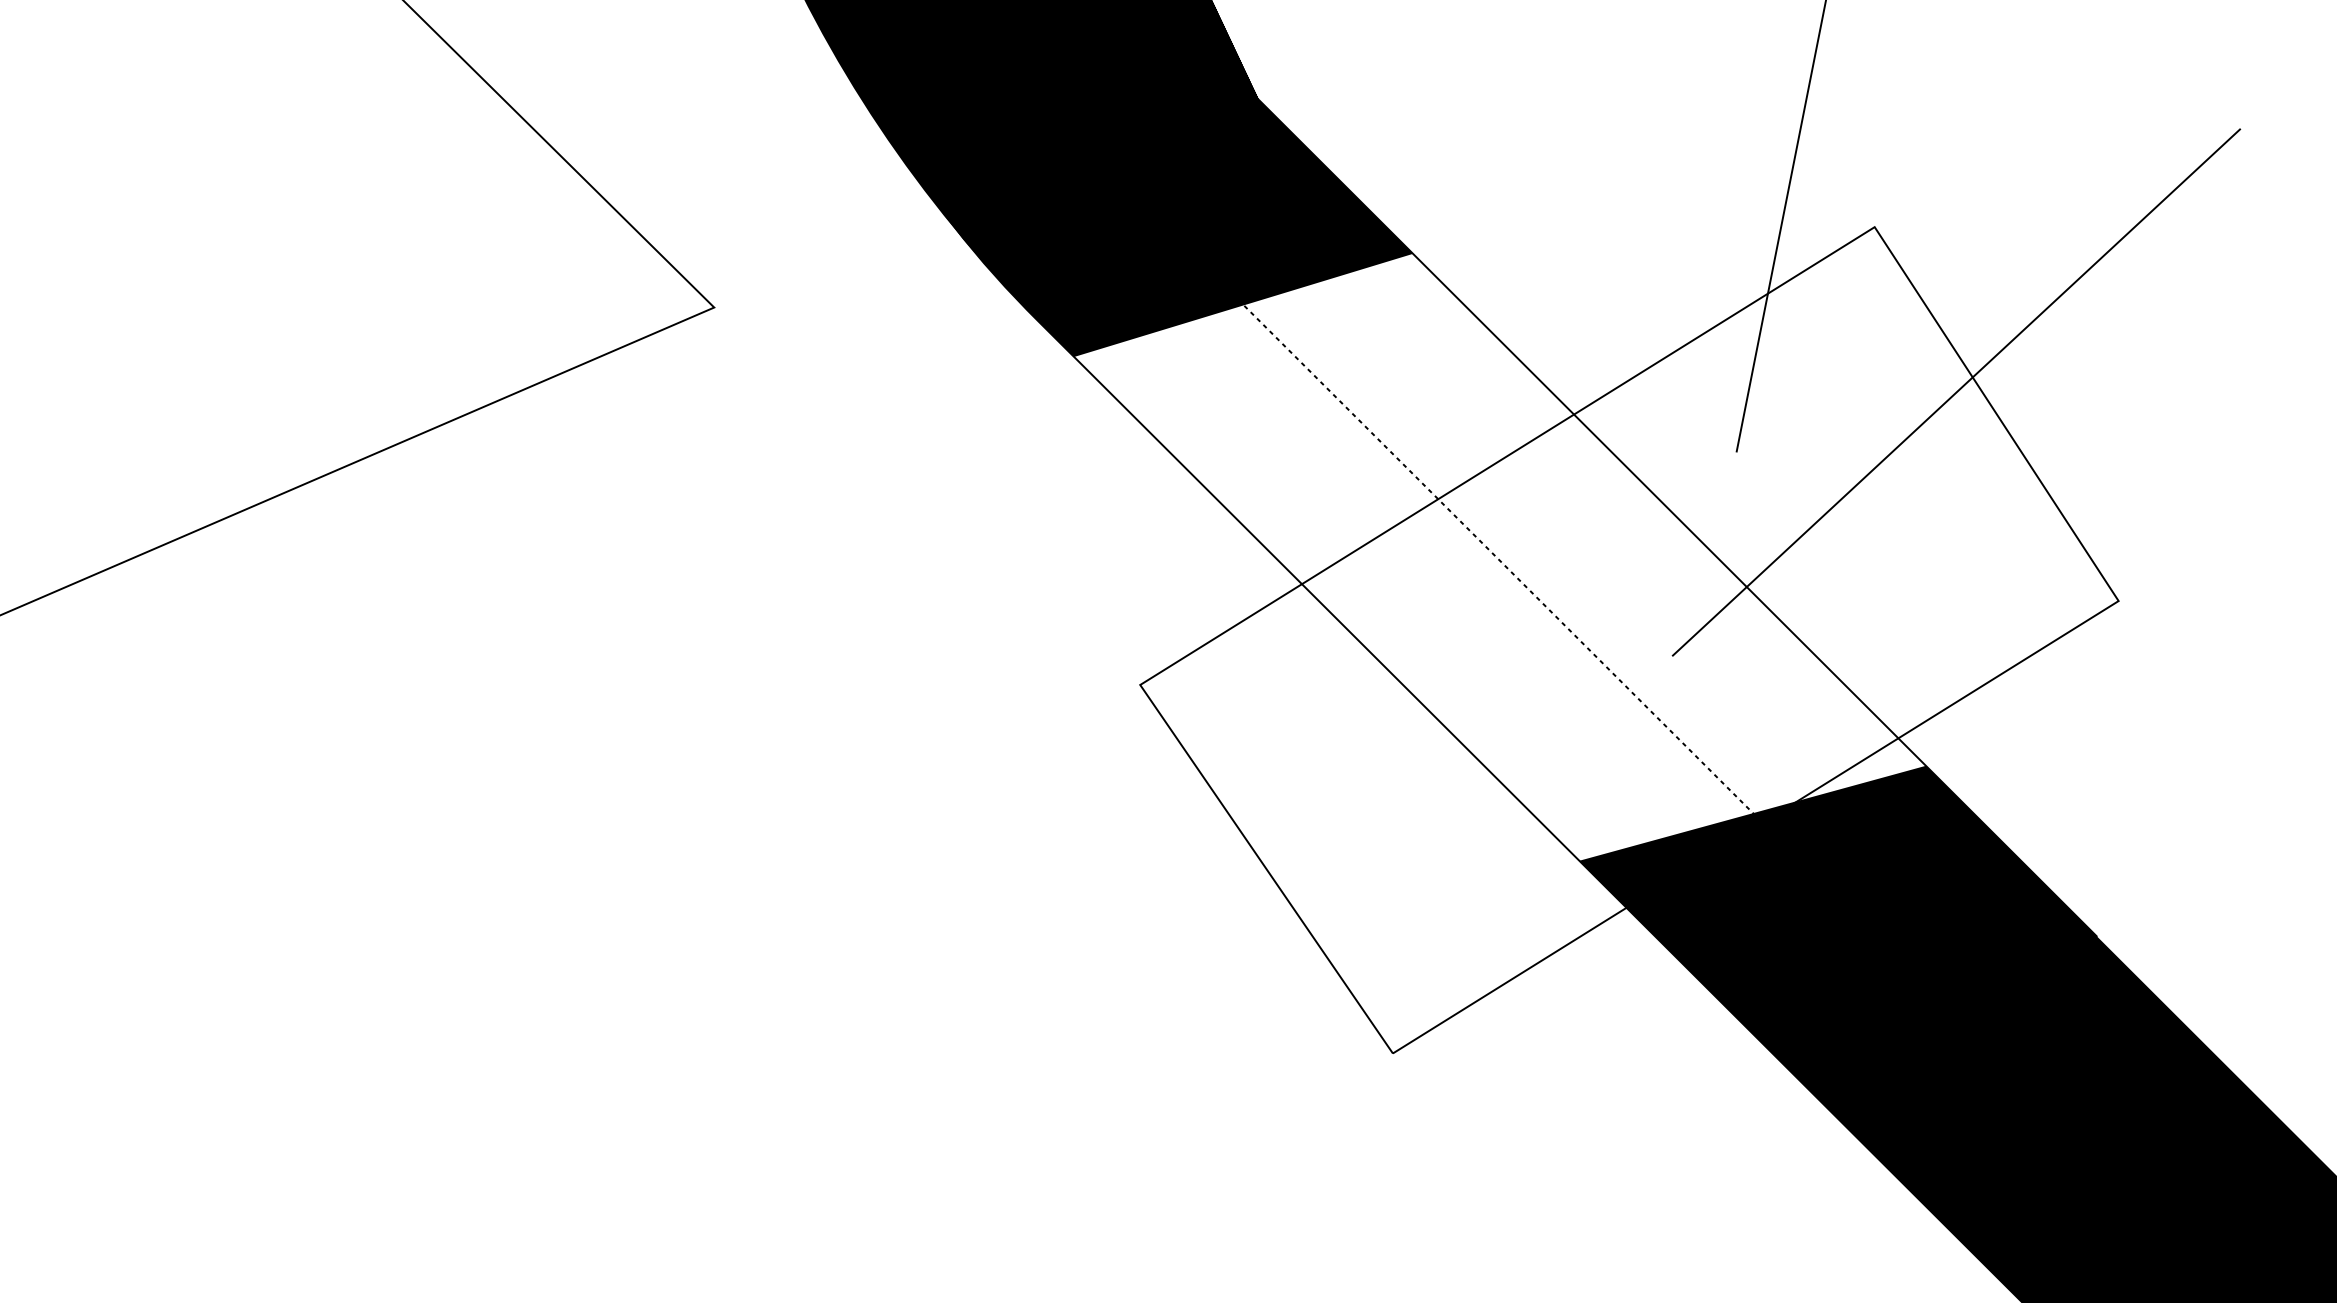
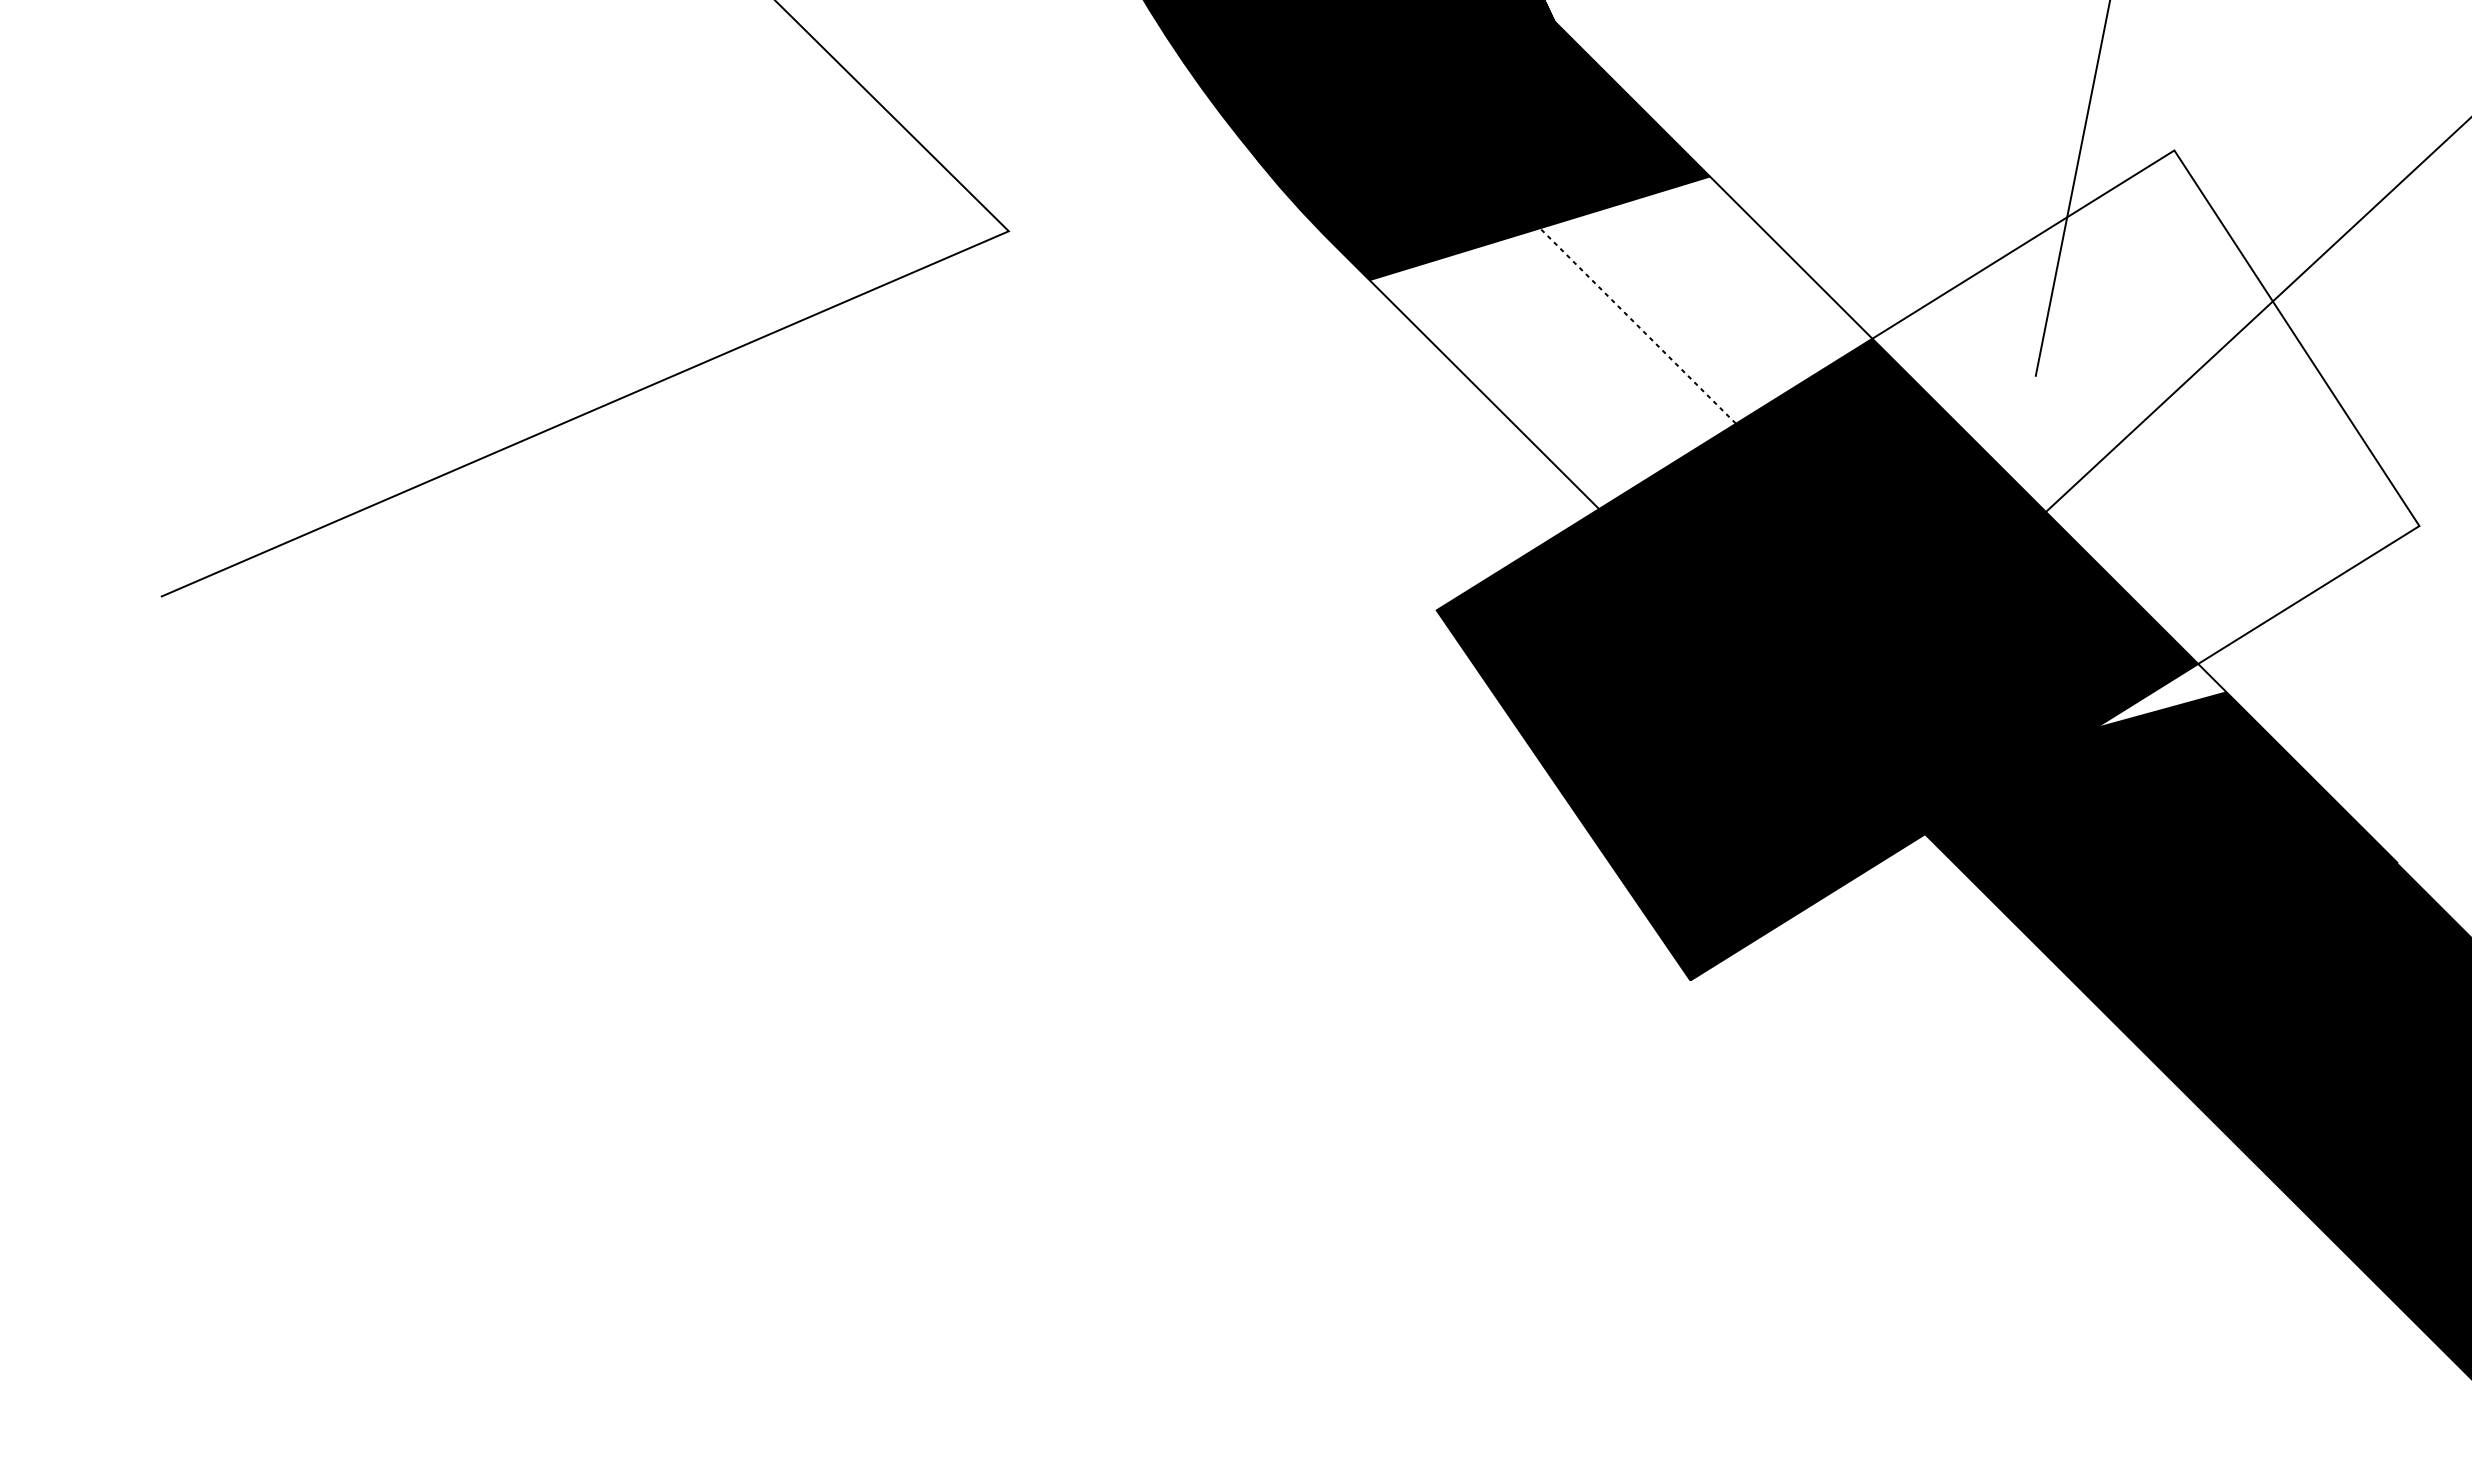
fill: (1519, 733) -> (1817, 659), added

